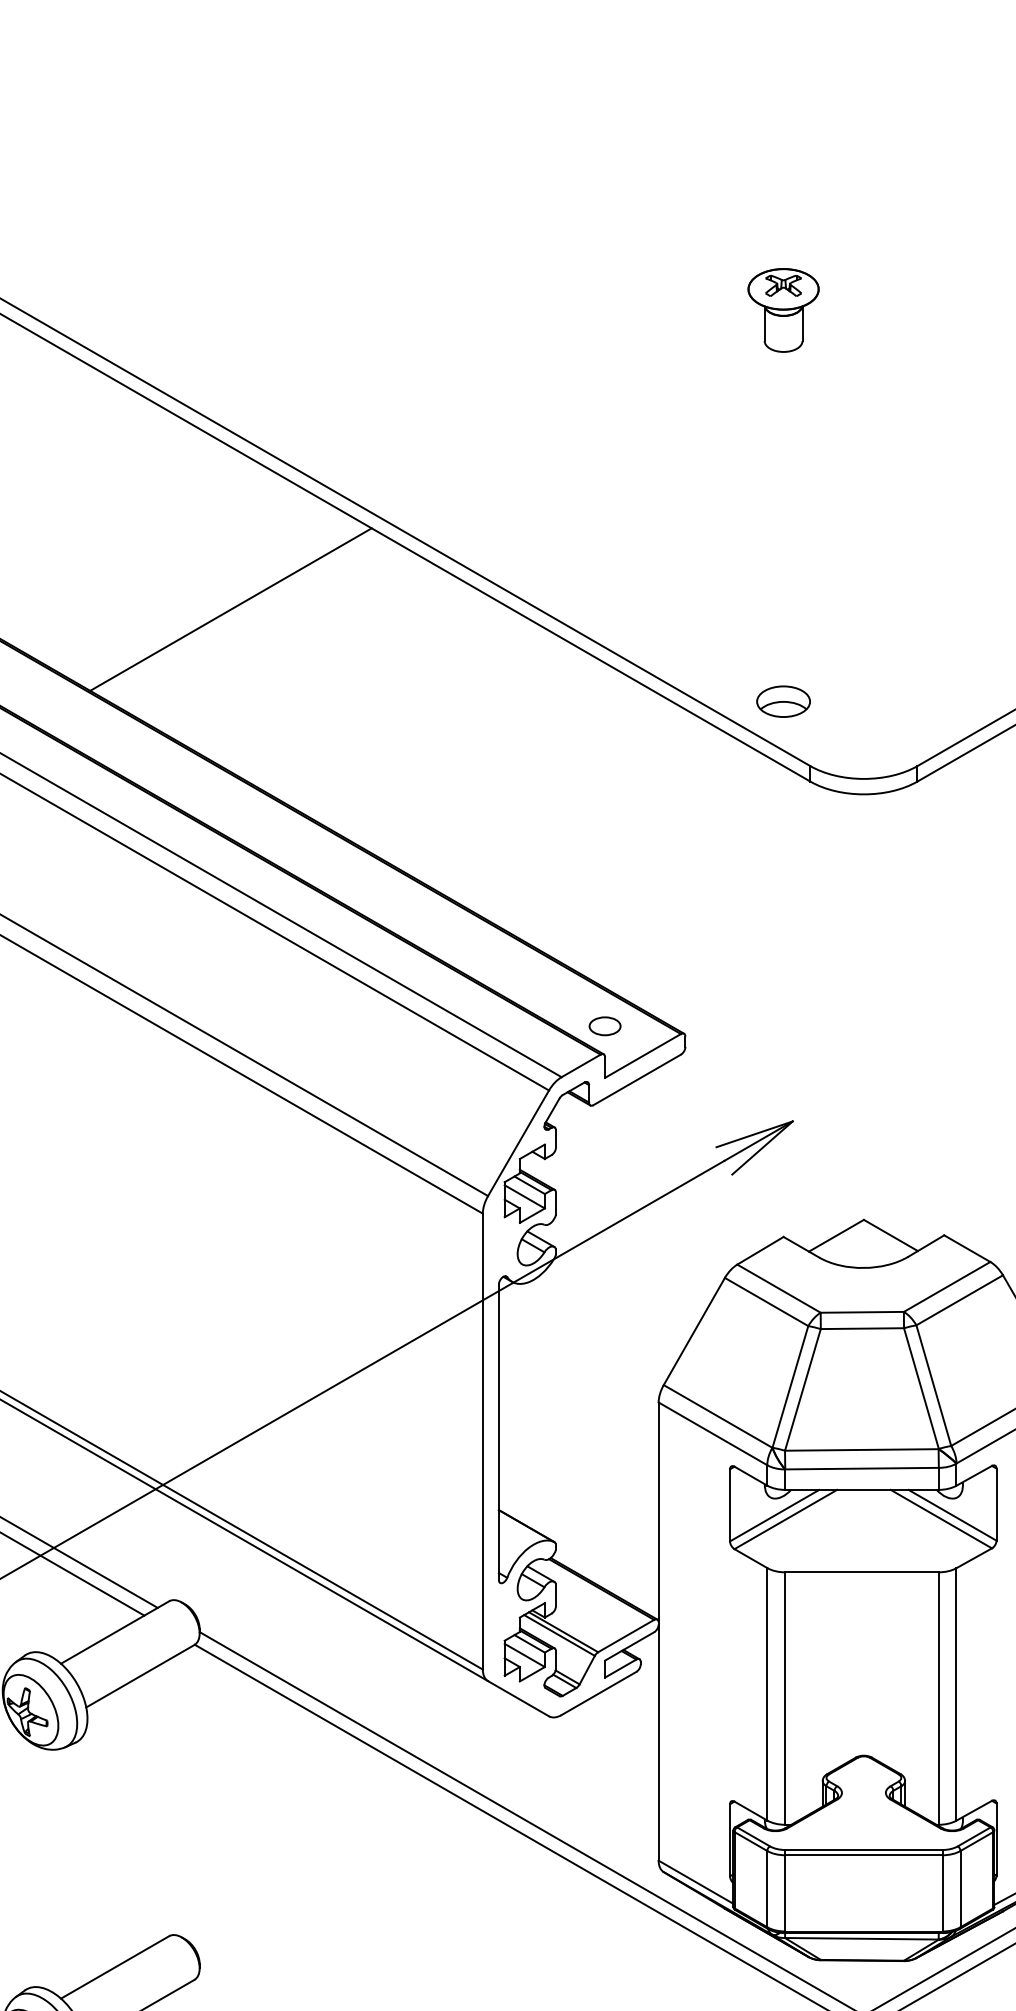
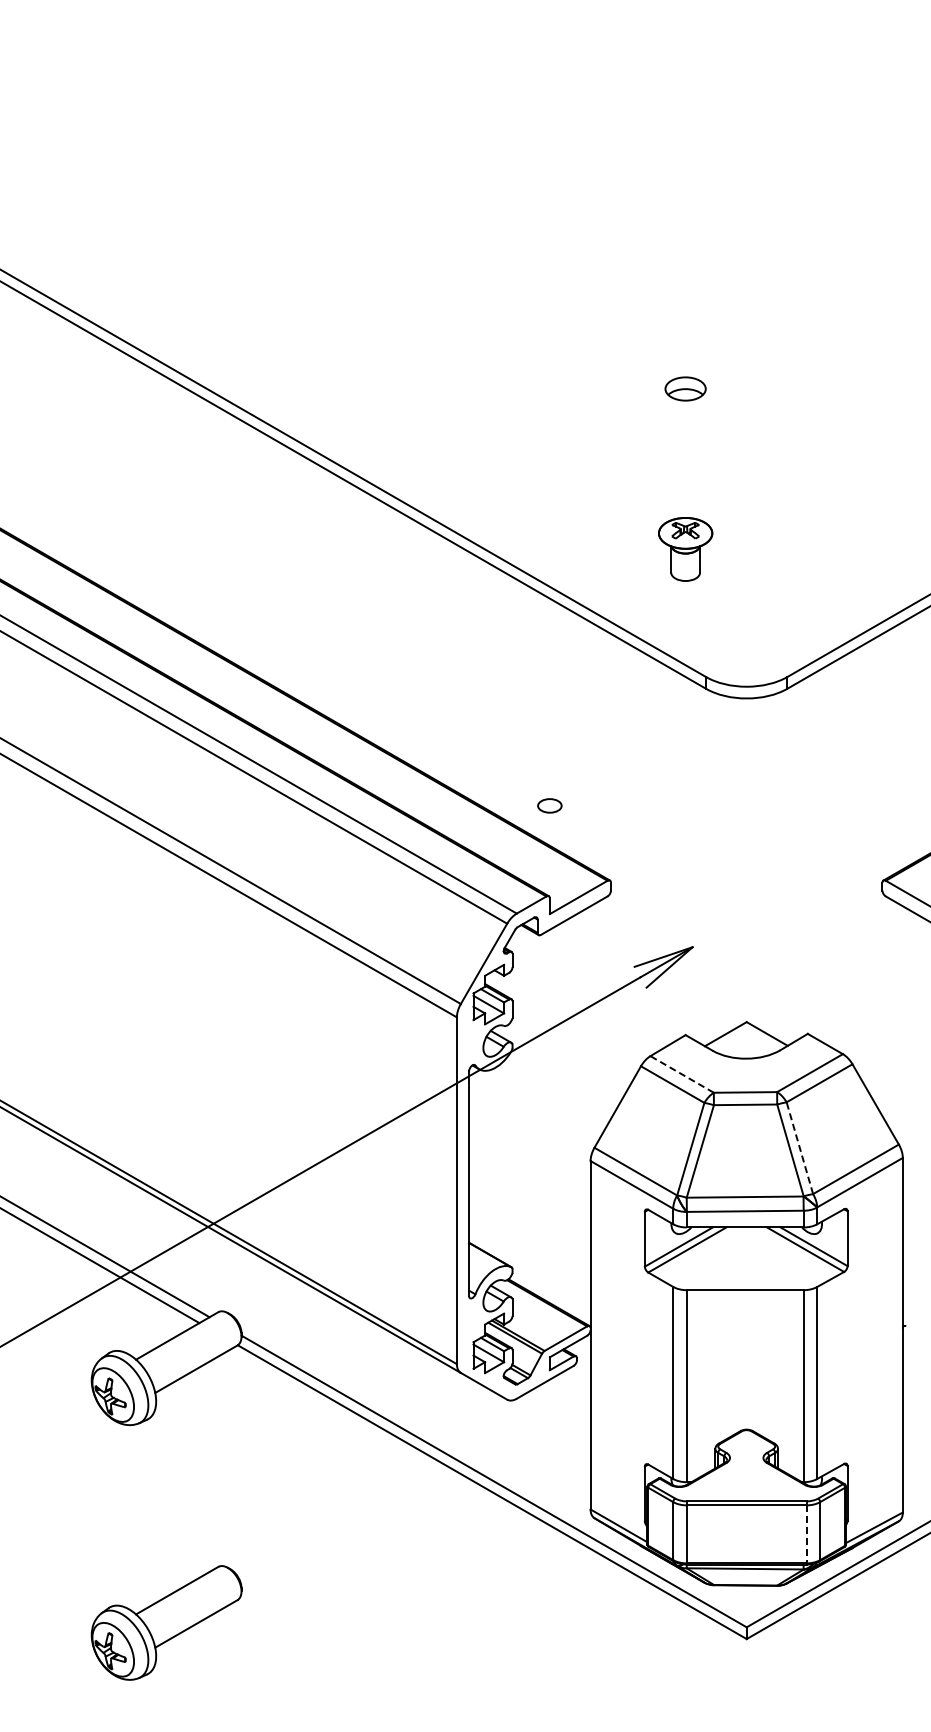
part: (783, 310) -> (685, 549), moved
line: (231, 608) -> (265, 557), removed
part: (783, 701) -> (685, 388), moved
part: (604, 1025) -> (549, 805), moved
line: (779, 1288) -> (682, 1074), solid -> dashed
line: (933, 1386) -> (799, 1148), solid -> dashed
line: (942, 1893) -> (806, 1534), solid -> dashed

